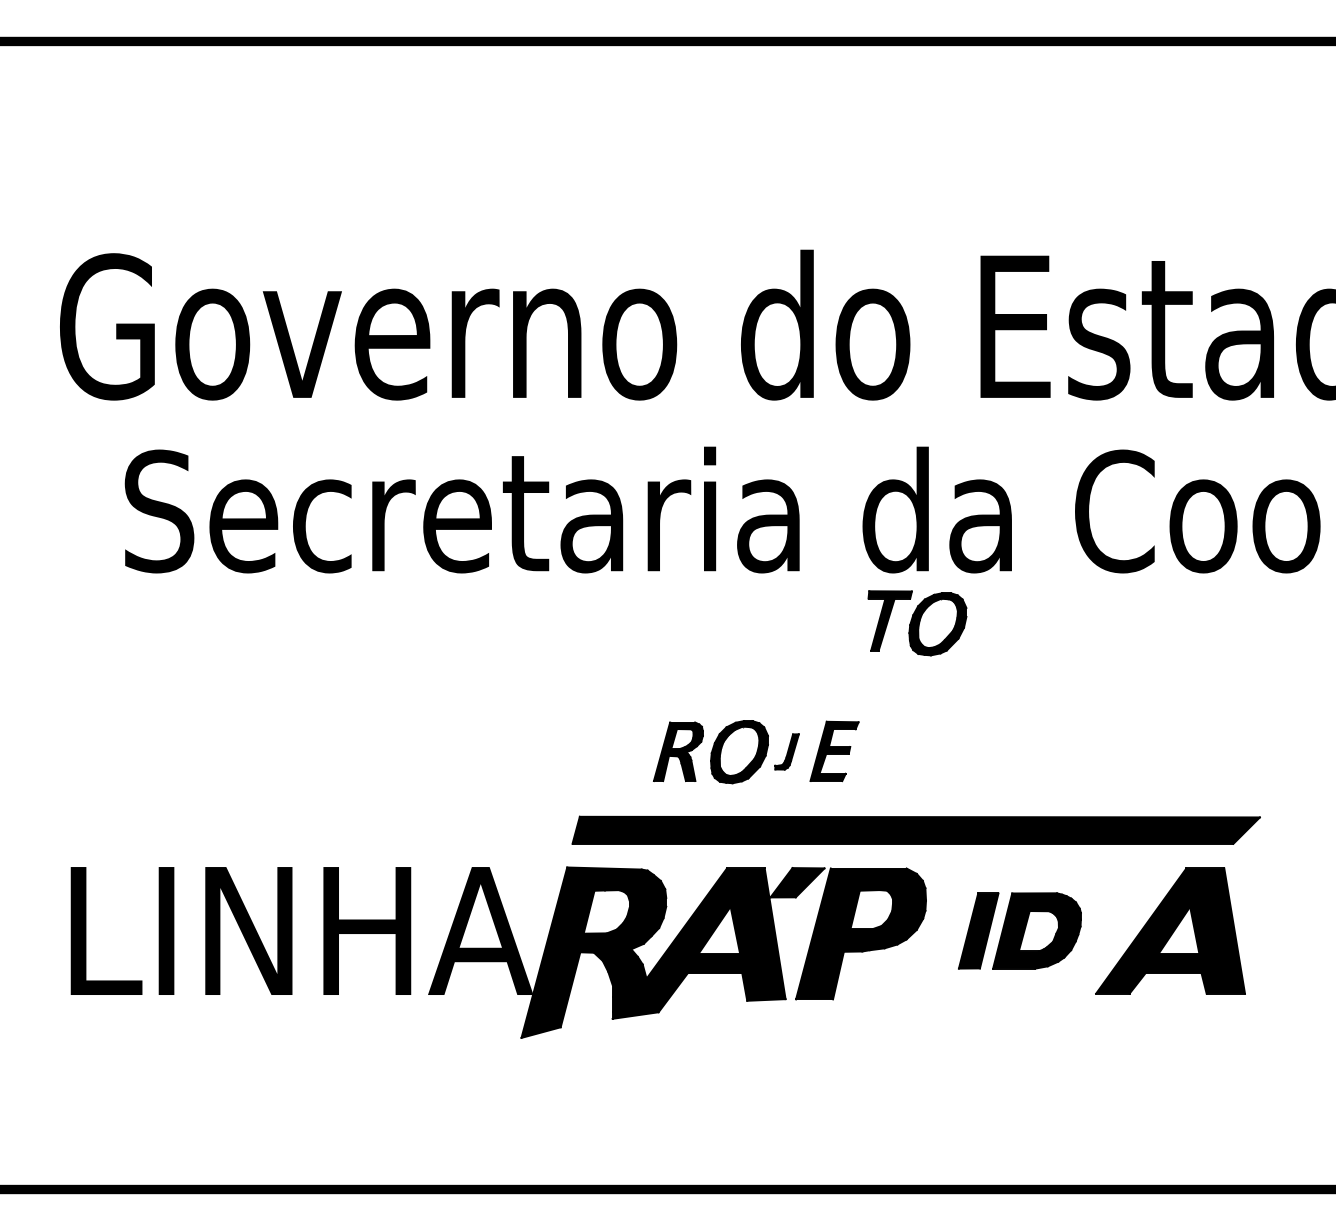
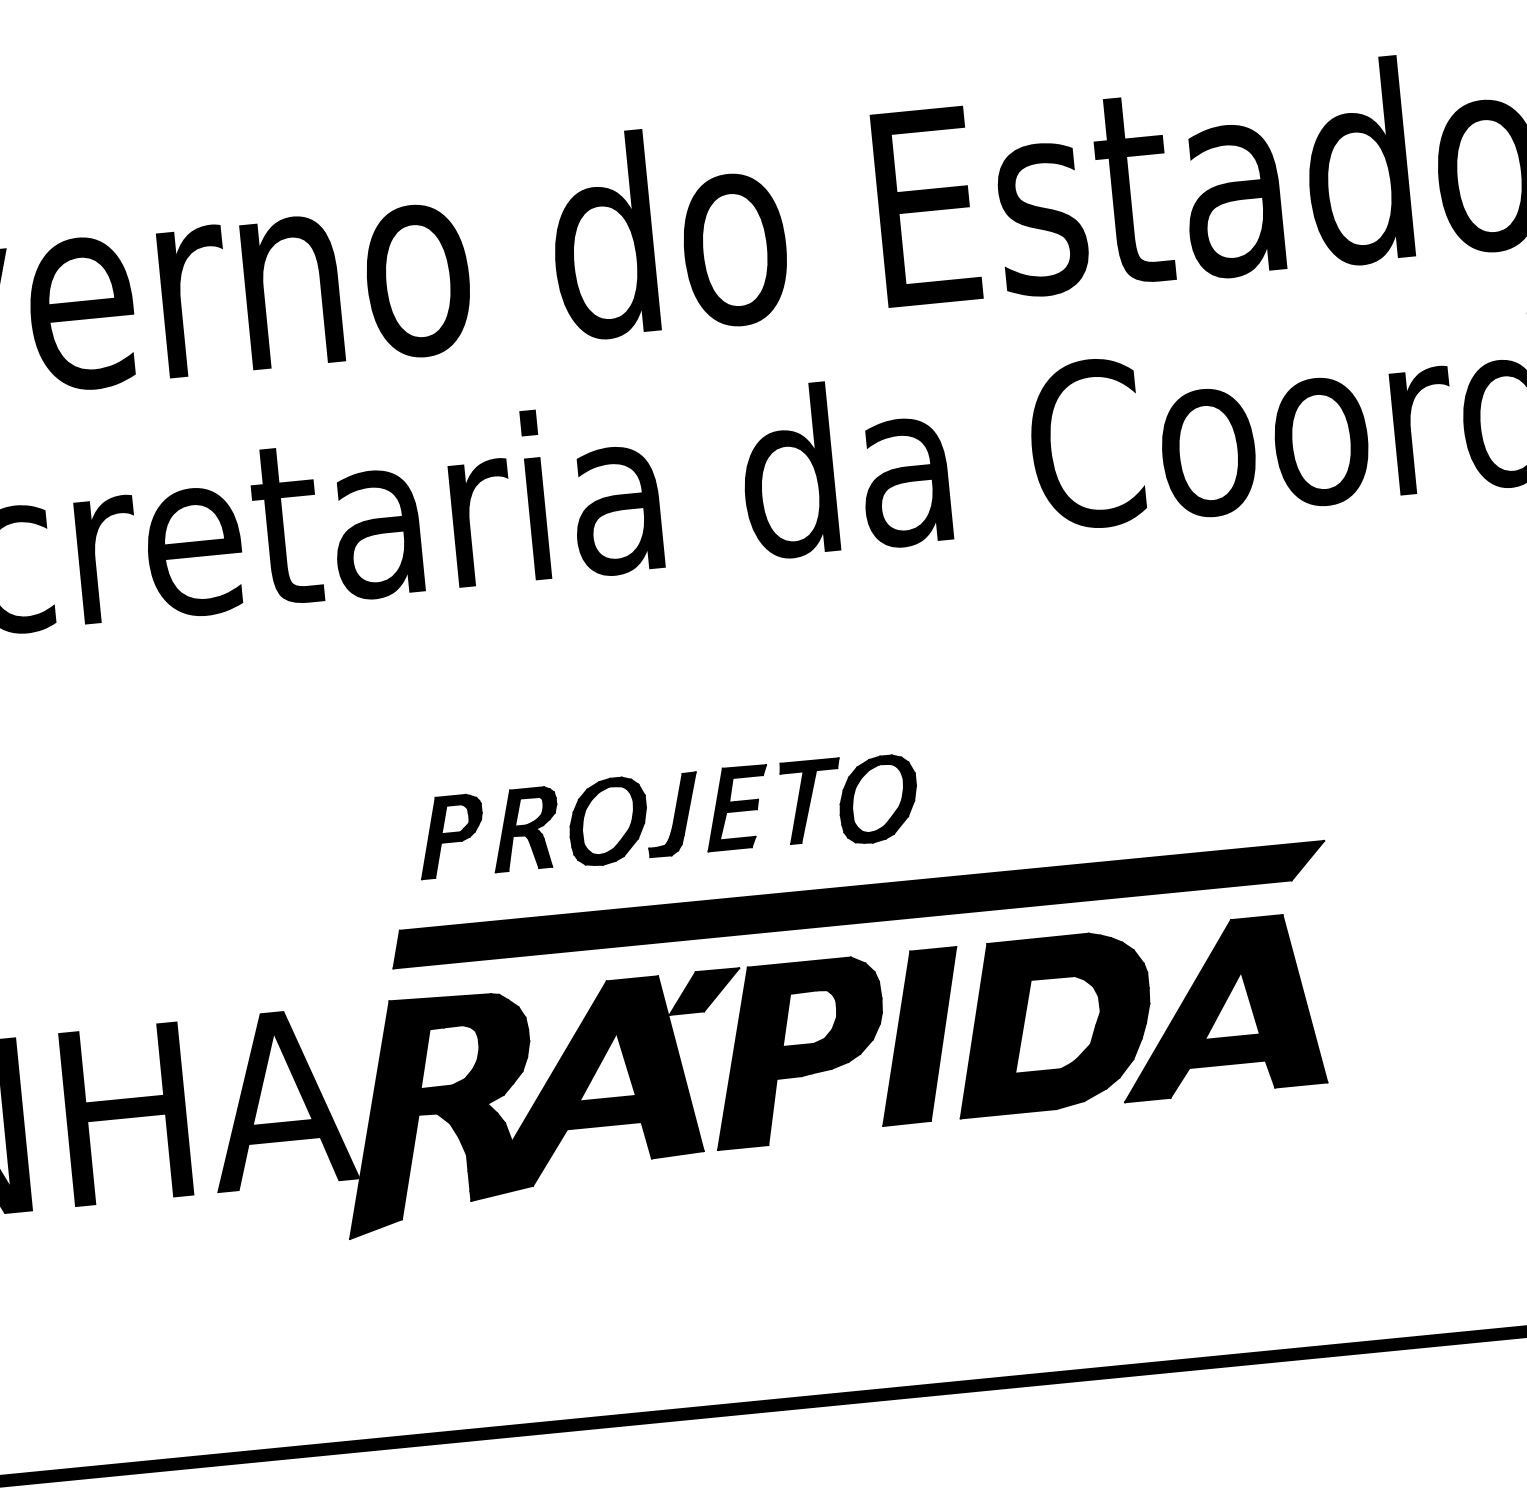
part: (917, 623) -> (850, 801), moved
part: (623, 751) -> (450, 836), added
part: (786, 751) -> (672, 814), size x1.67
part: (1019, 930) -> (1012, 1026), size x1.67

